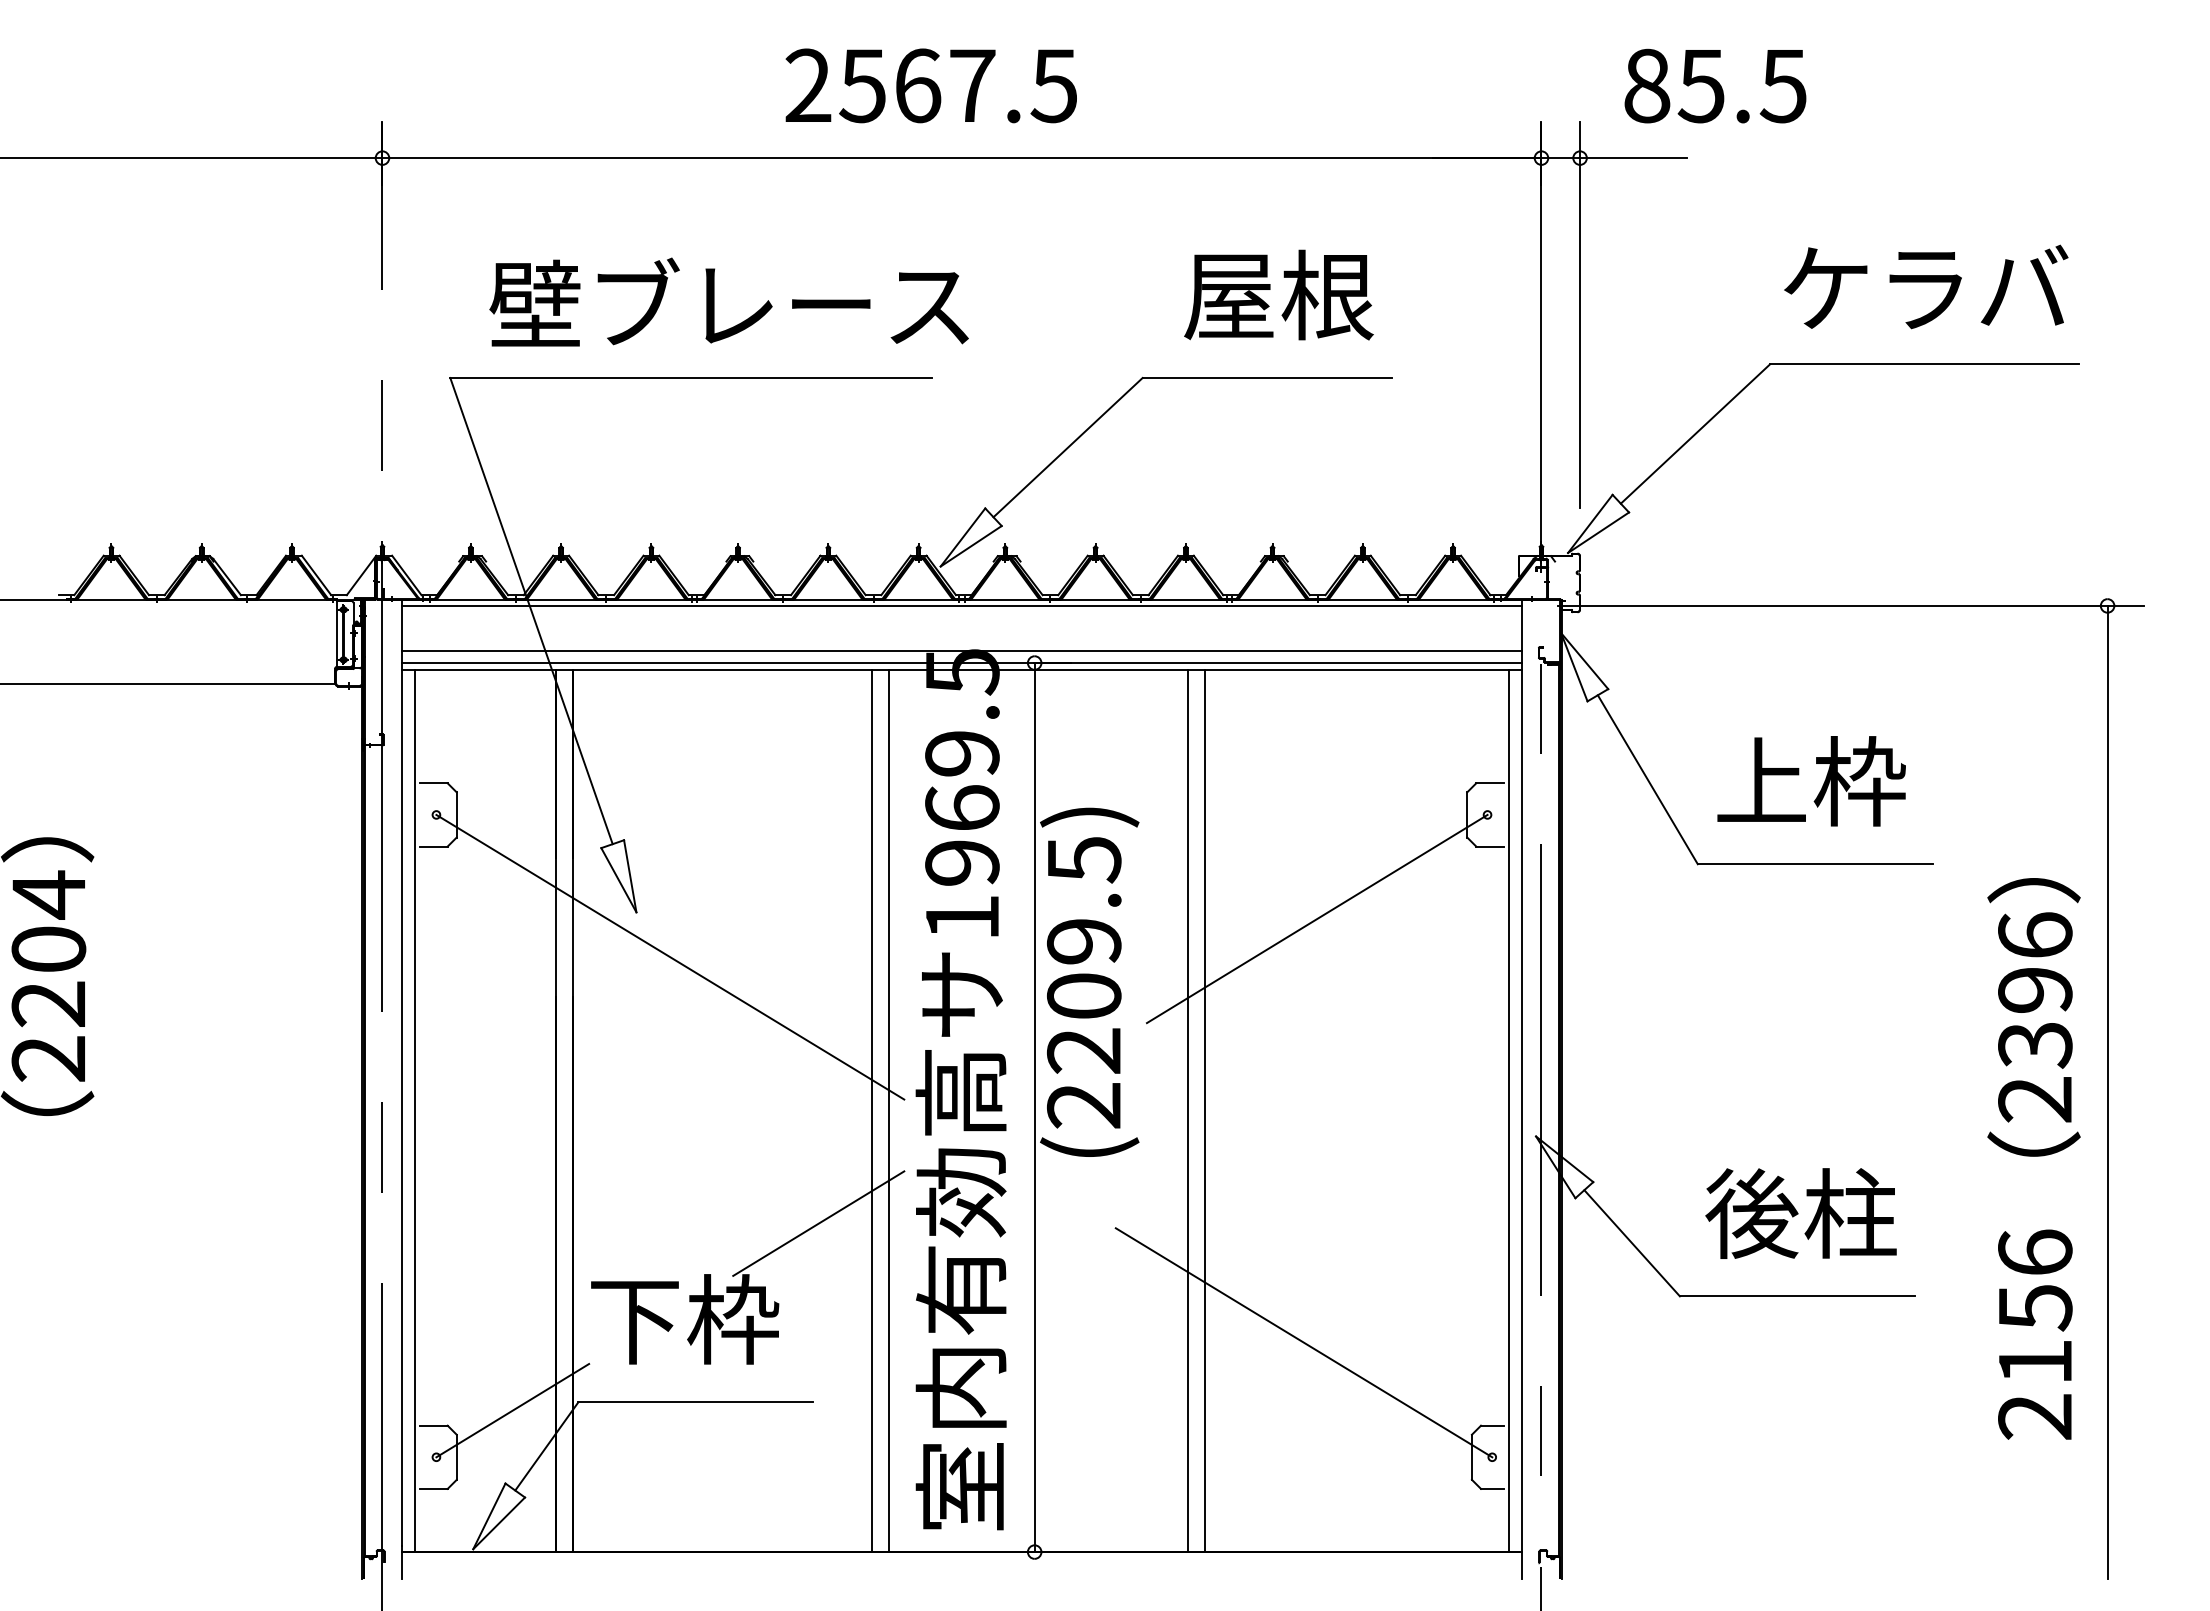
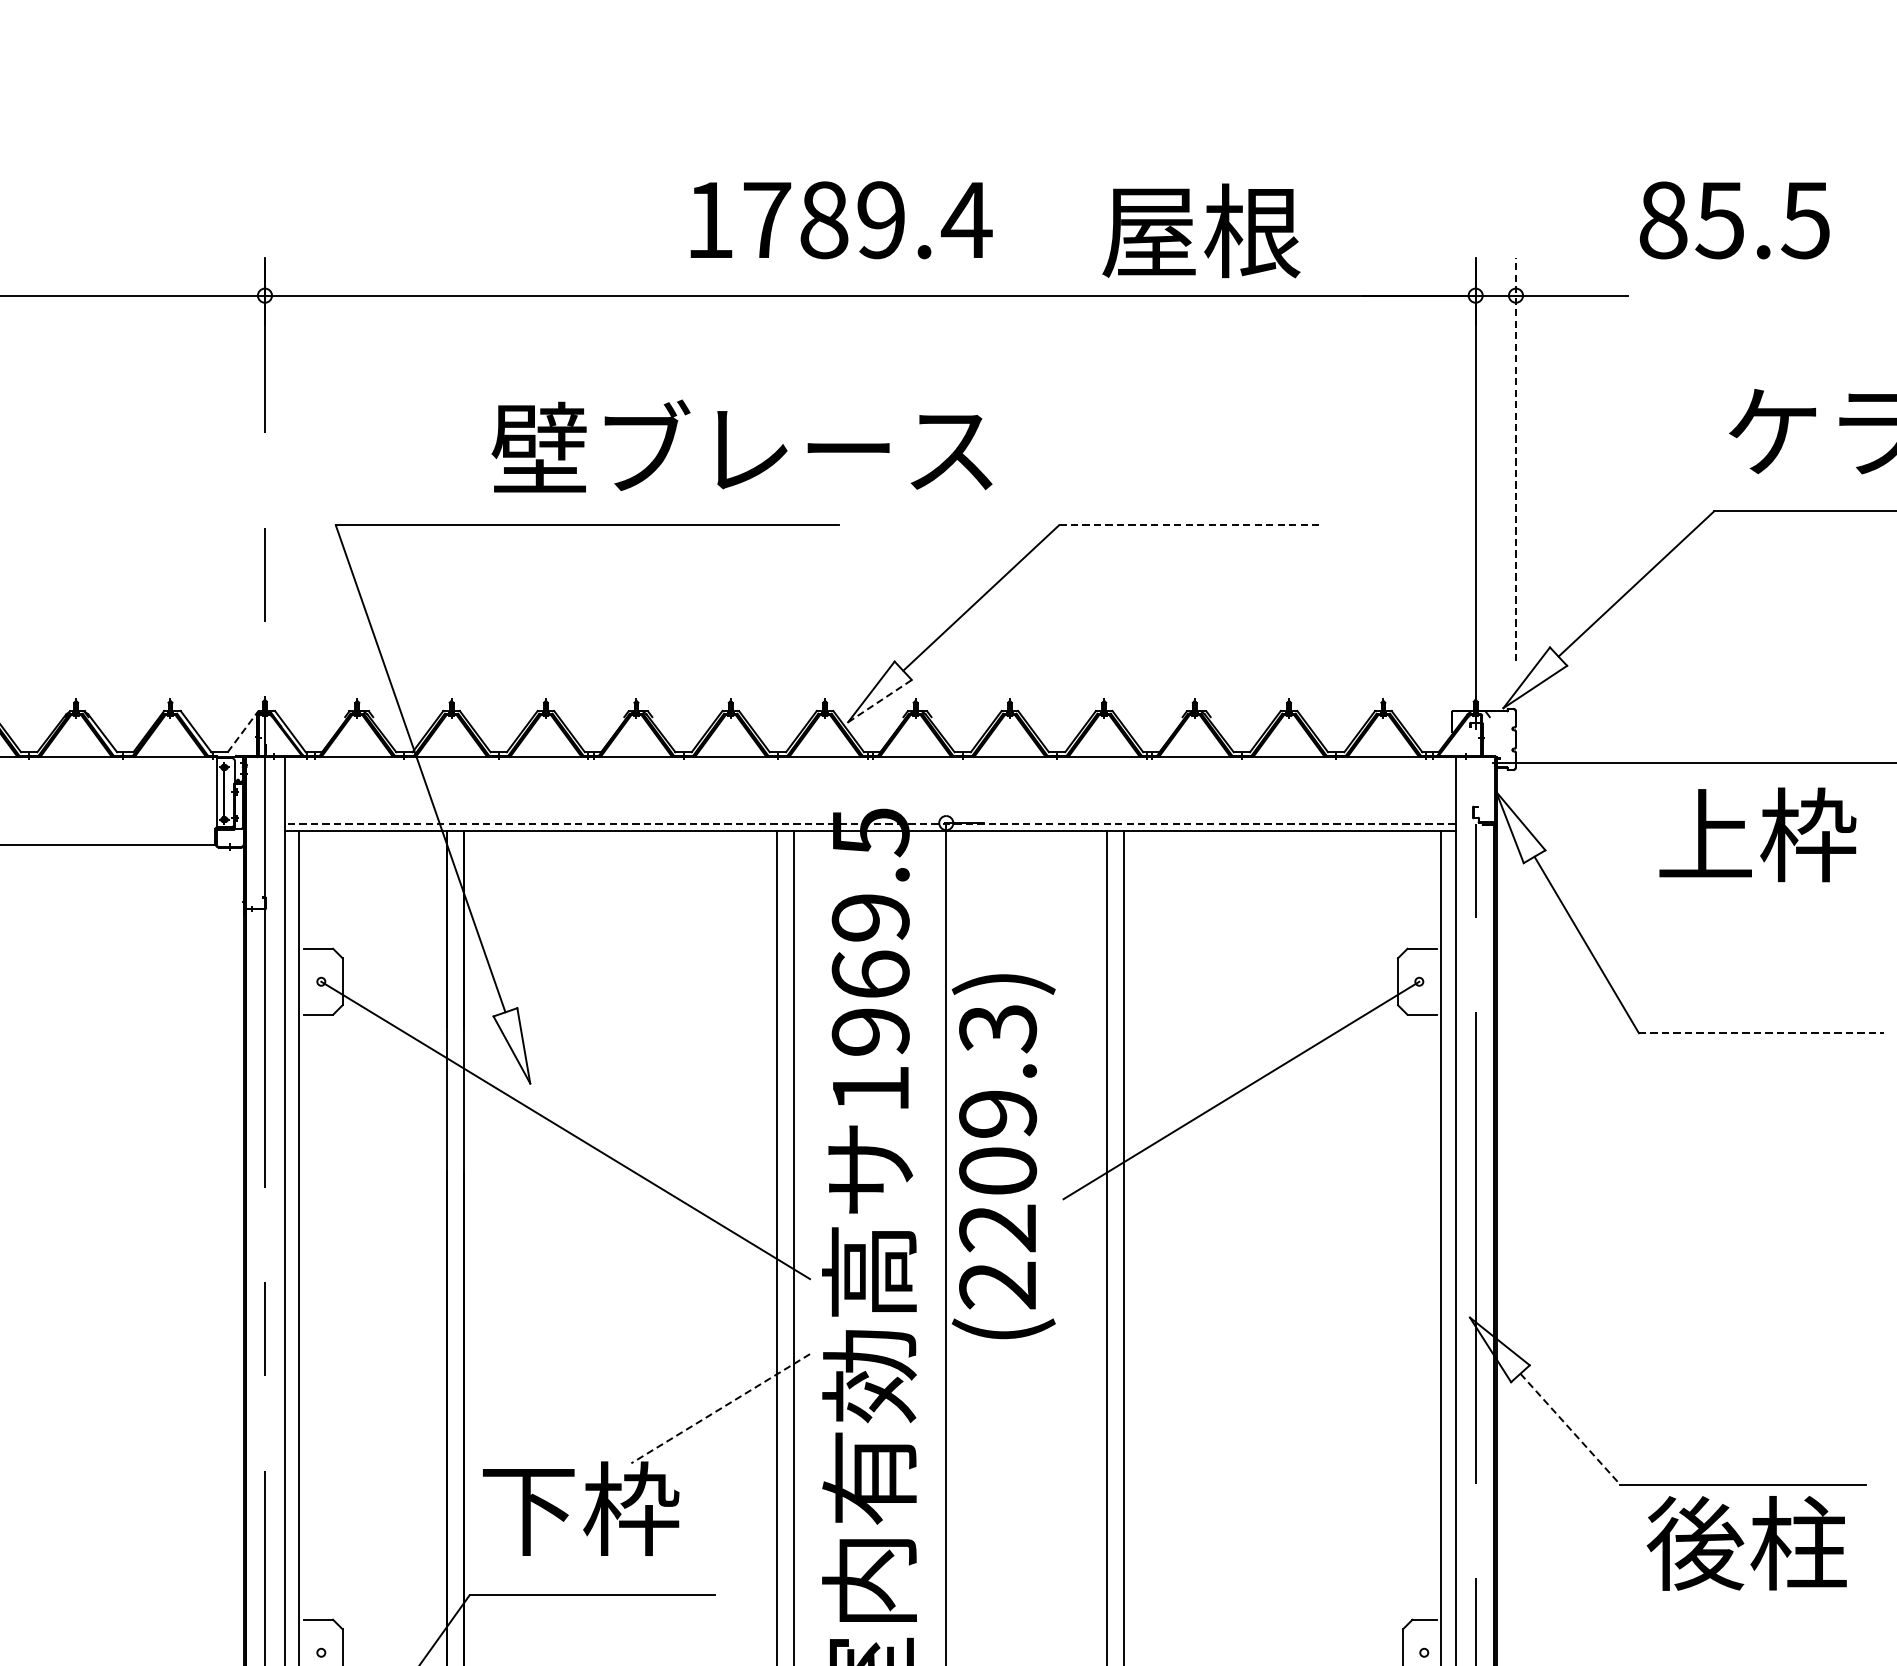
text: (932, 85) -> (839, 219), 2567.5 -> 1789.4
text: (1715, 85) -> (1734, 219), moved
text: (1278, 294) -> (1200, 230), moved
text: (728, 301) -> (741, 445), moved
line: (1580, 315) -> (1516, 460), solid -> dashed
line: (1267, 378) -> (1189, 525), solid -> dashed
line: (971, 546) -> (880, 701), solid -> dashed
line: (361, 575) -> (243, 731), solid -> dashed
line: (961, 606) -> (869, 764), removed
line: (961, 651) -> (869, 811), removed
line: (961, 663) -> (869, 823), solid -> dashed
text: (1811, 781) -> (1757, 835), moved
text: (1084, 860) -> (998, 1029), (2209.5) -> (2209.3)
line: (1815, 864) -> (1761, 1033), solid -> dashed
text: (1800, 1213) -> (1746, 1543), moved
line: (818, 1223) -> (720, 1408), solid -> dashed
line: (1632, 1243) -> (1570, 1429), solid -> dashed
line: (1303, 1342) -> (1227, 1532), removed
line: (512, 1410) -> (400, 1603), removed

